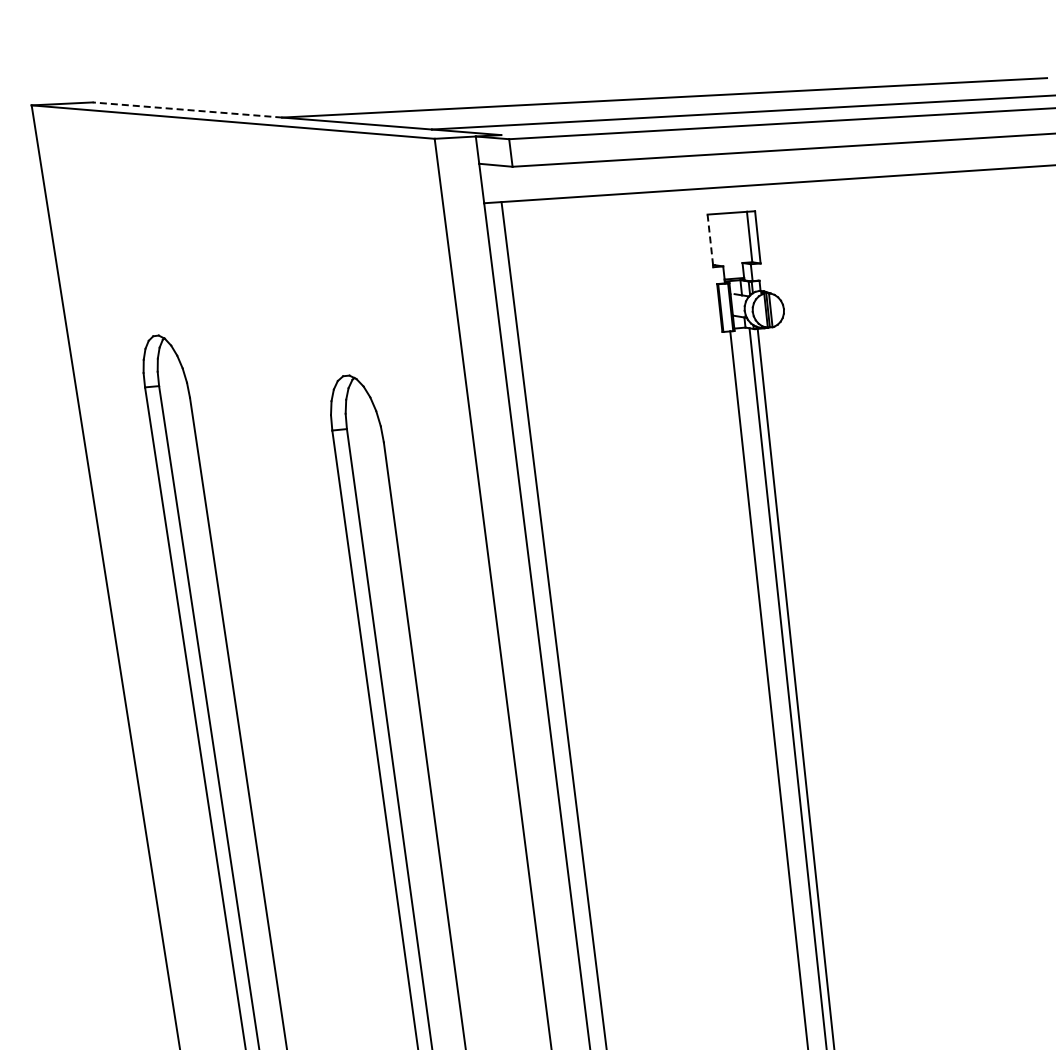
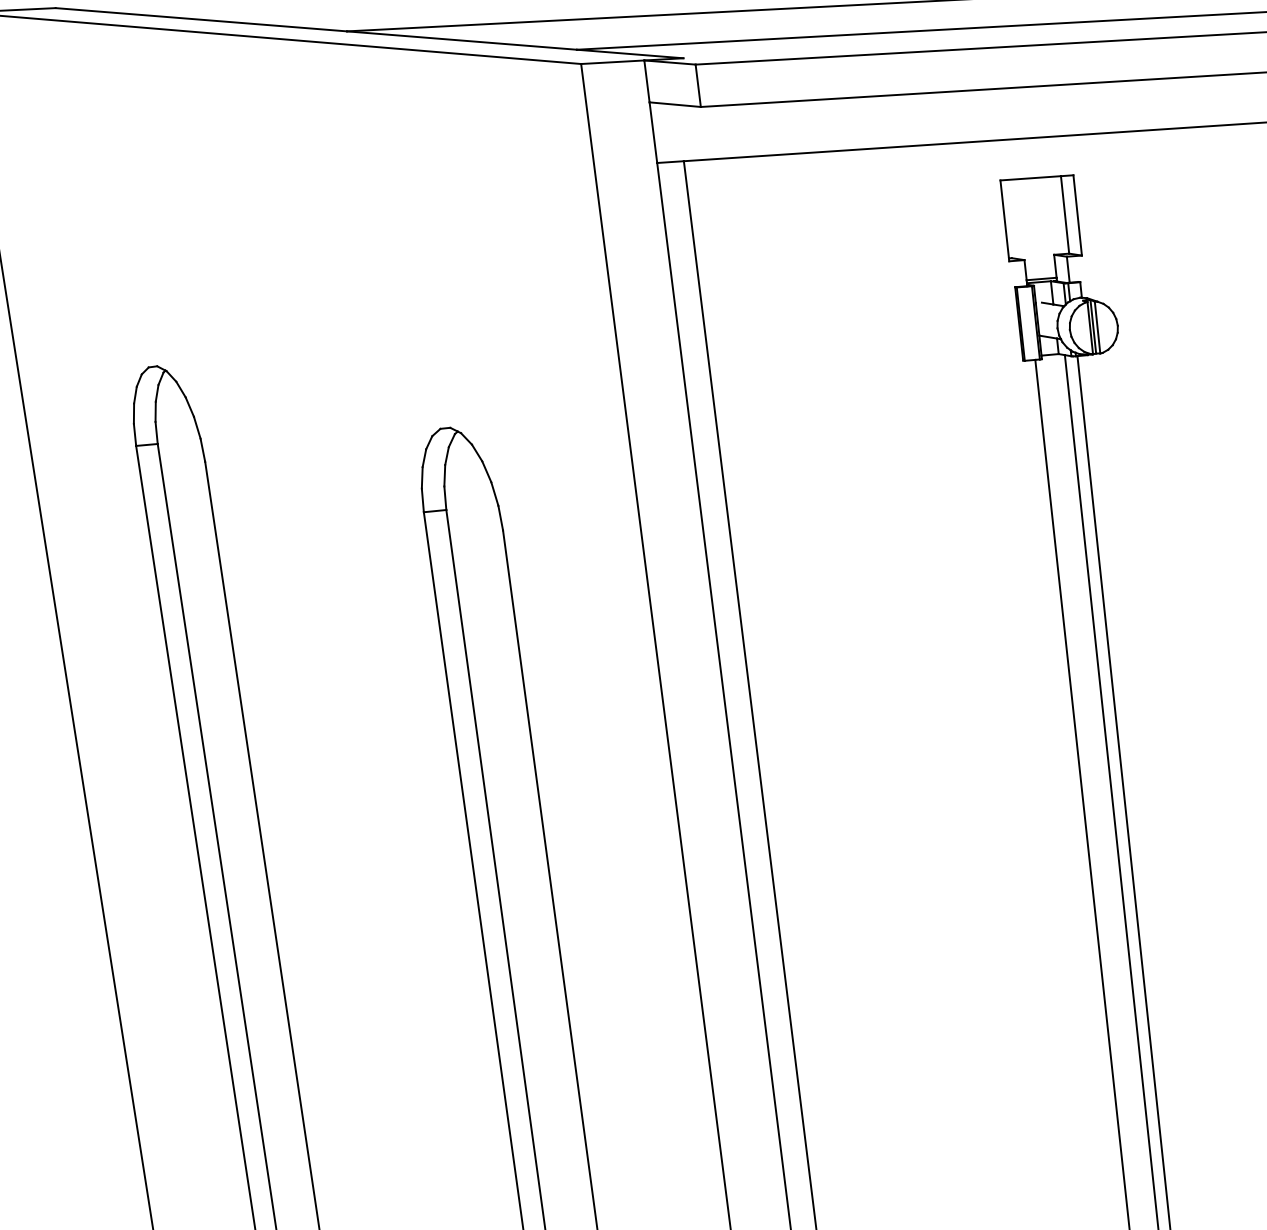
line: (186, 109) -> (199, 18), dashed -> solid
line: (710, 239) -> (1004, 218), dashed -> solid

